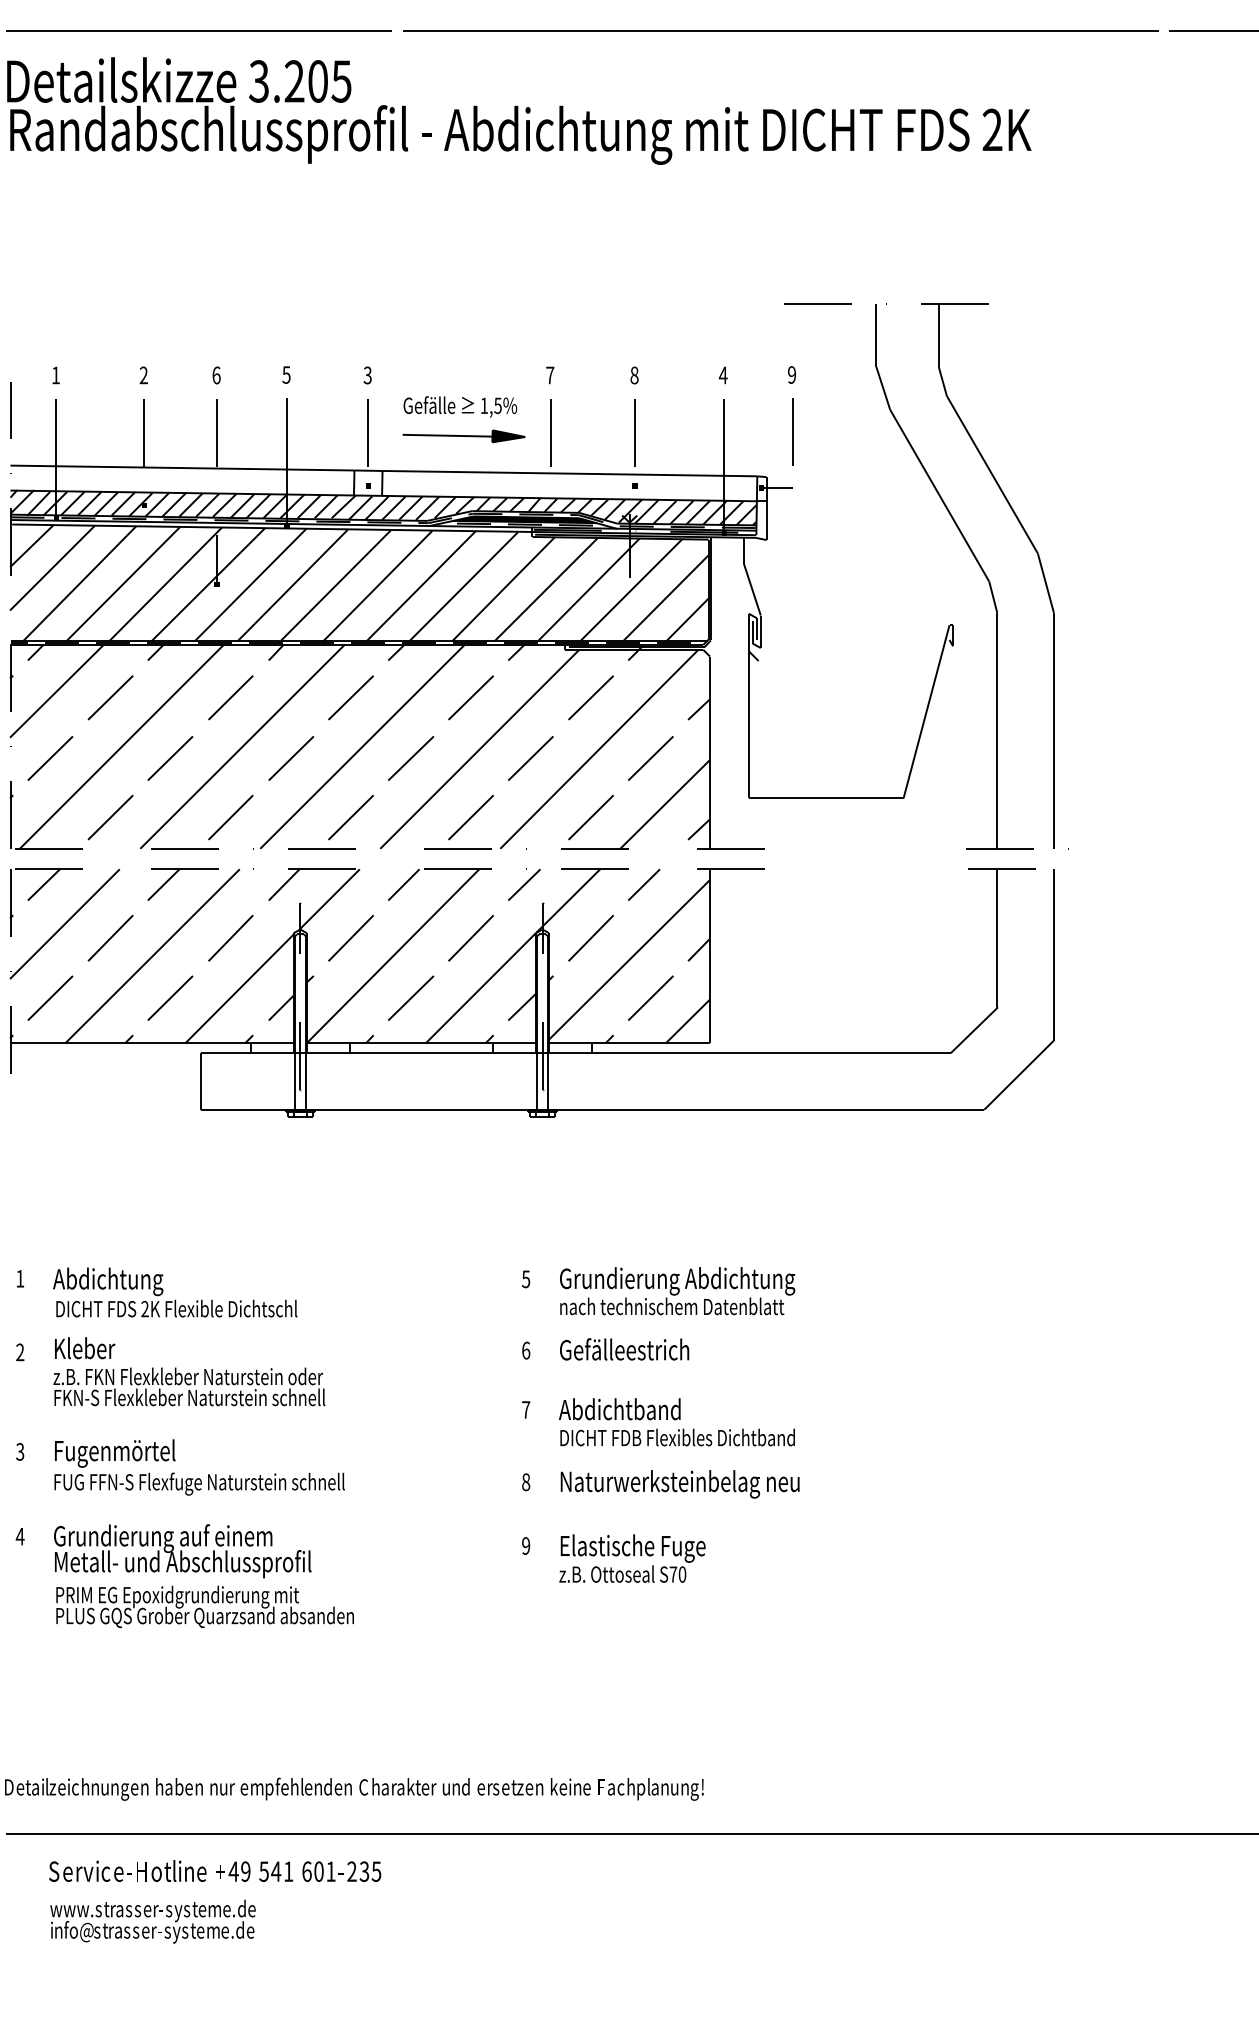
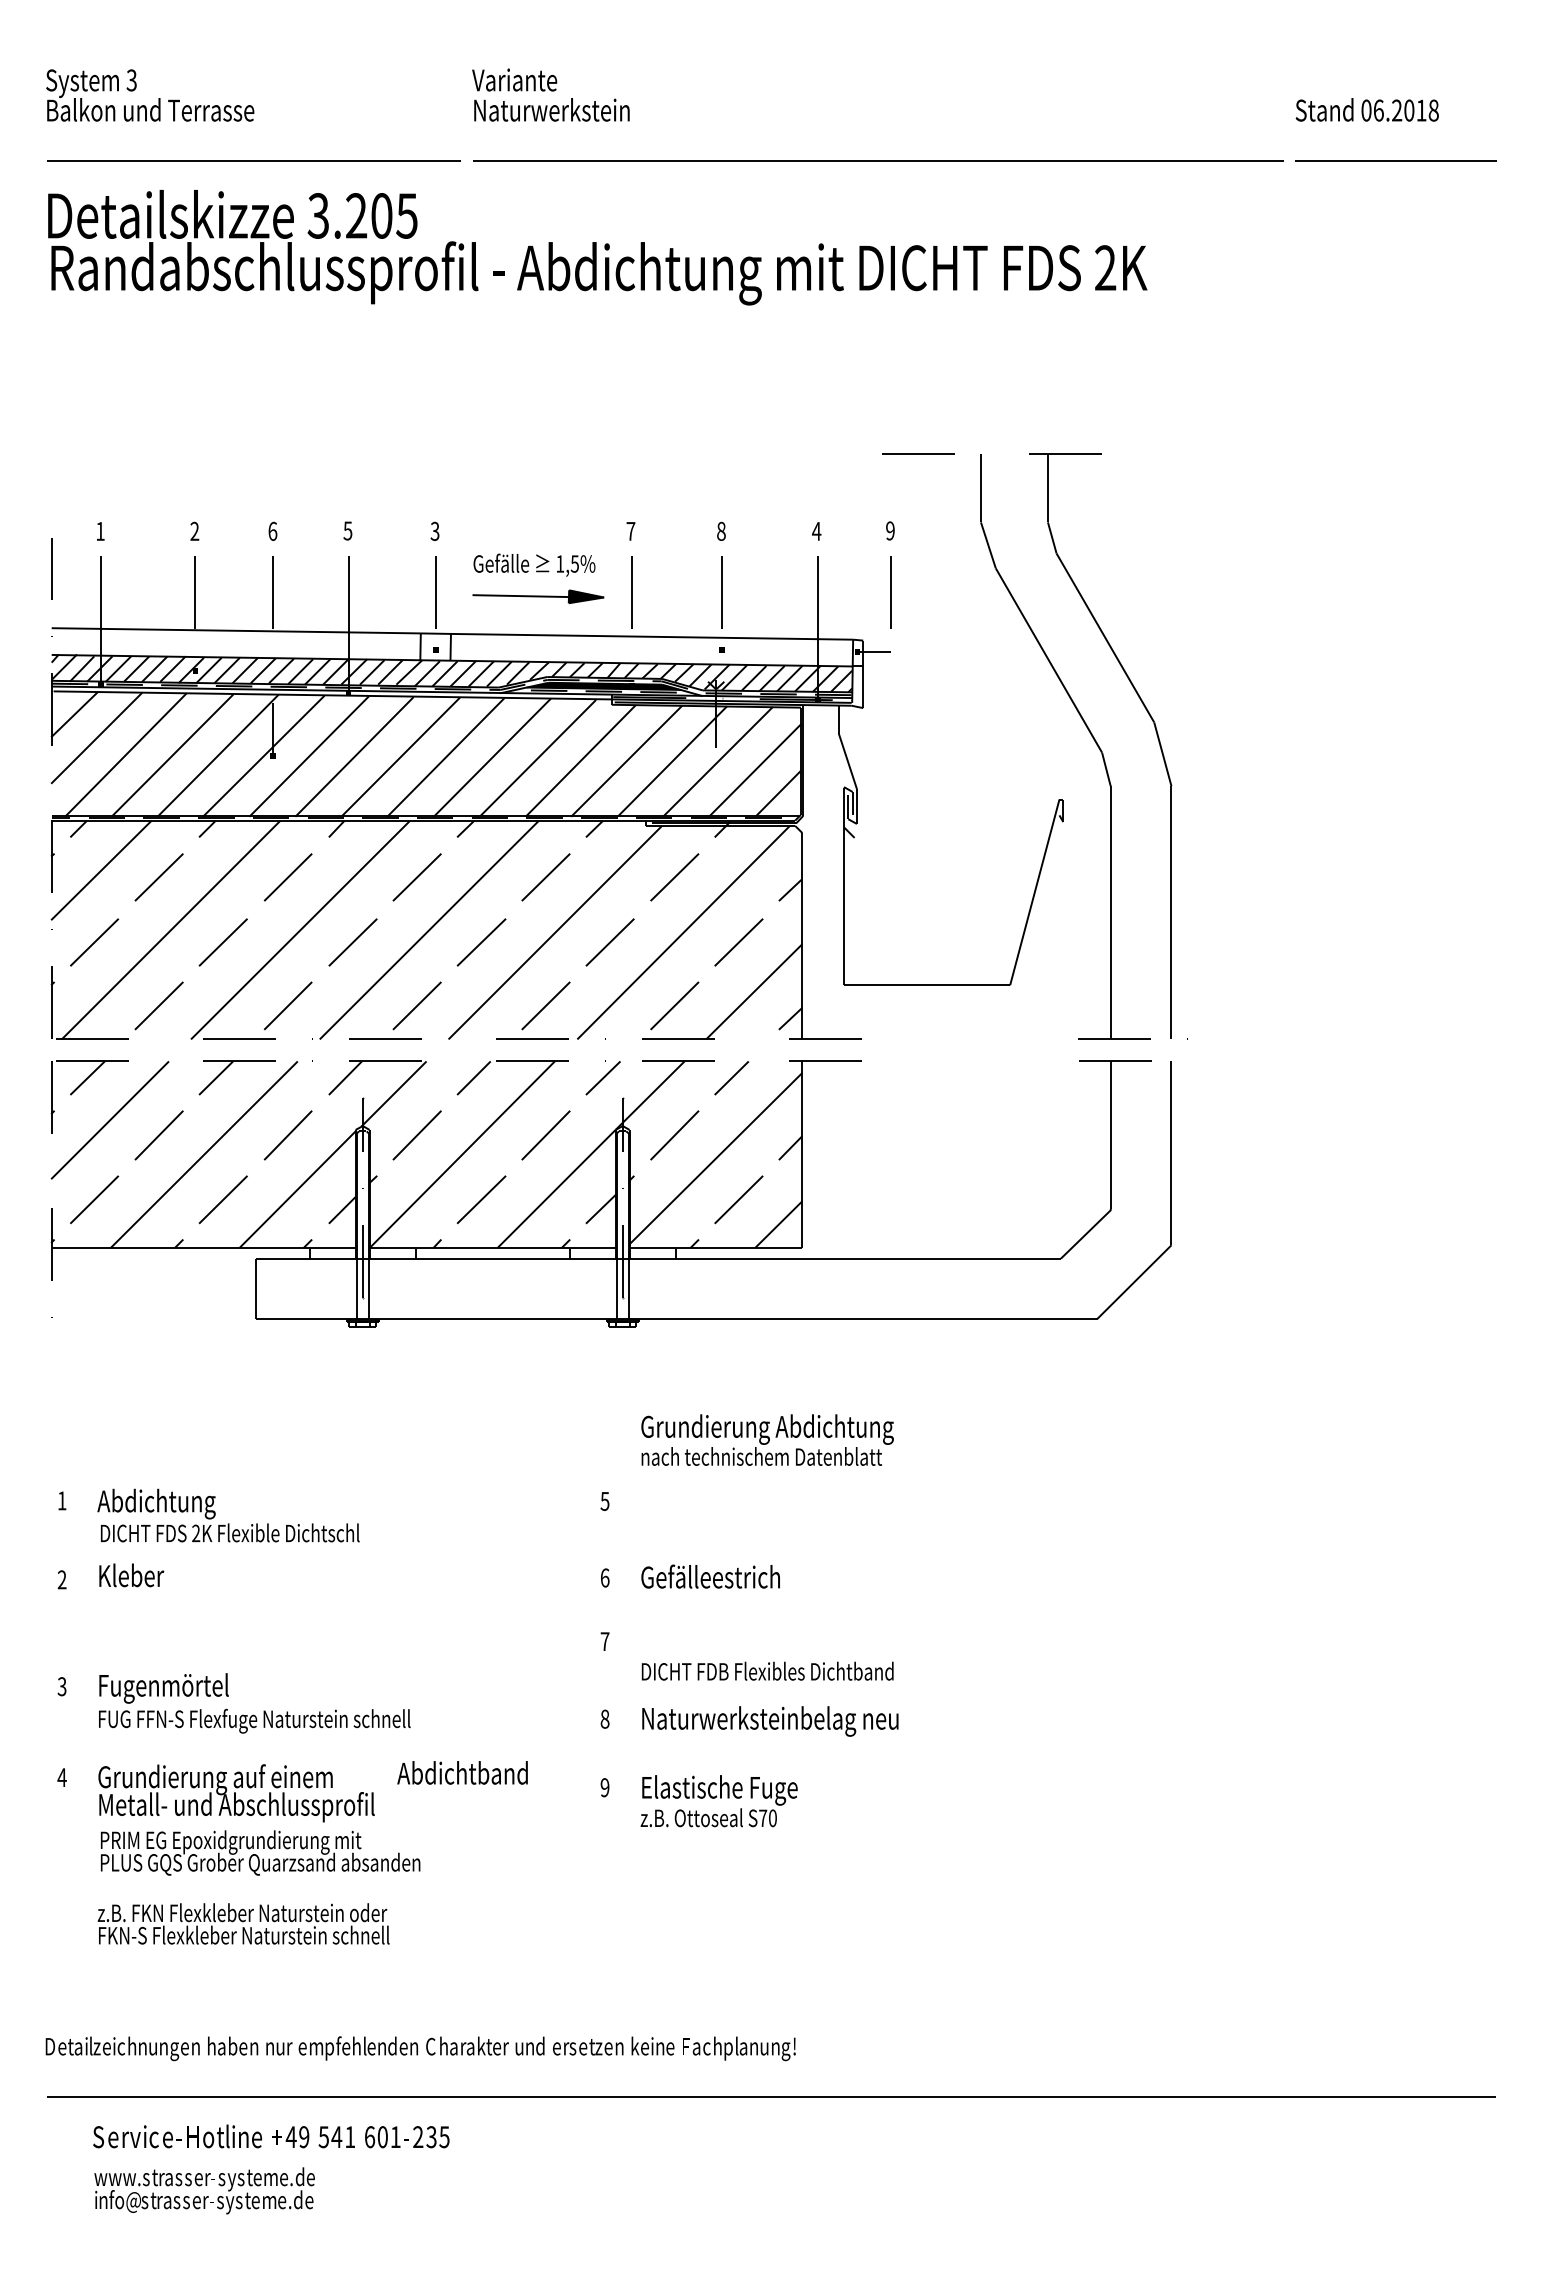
text: (677, 1290) -> (767, 1439), moved
text: (189, 1386) -> (243, 1923), moved
text: (619, 1408) -> (462, 1772), moved

